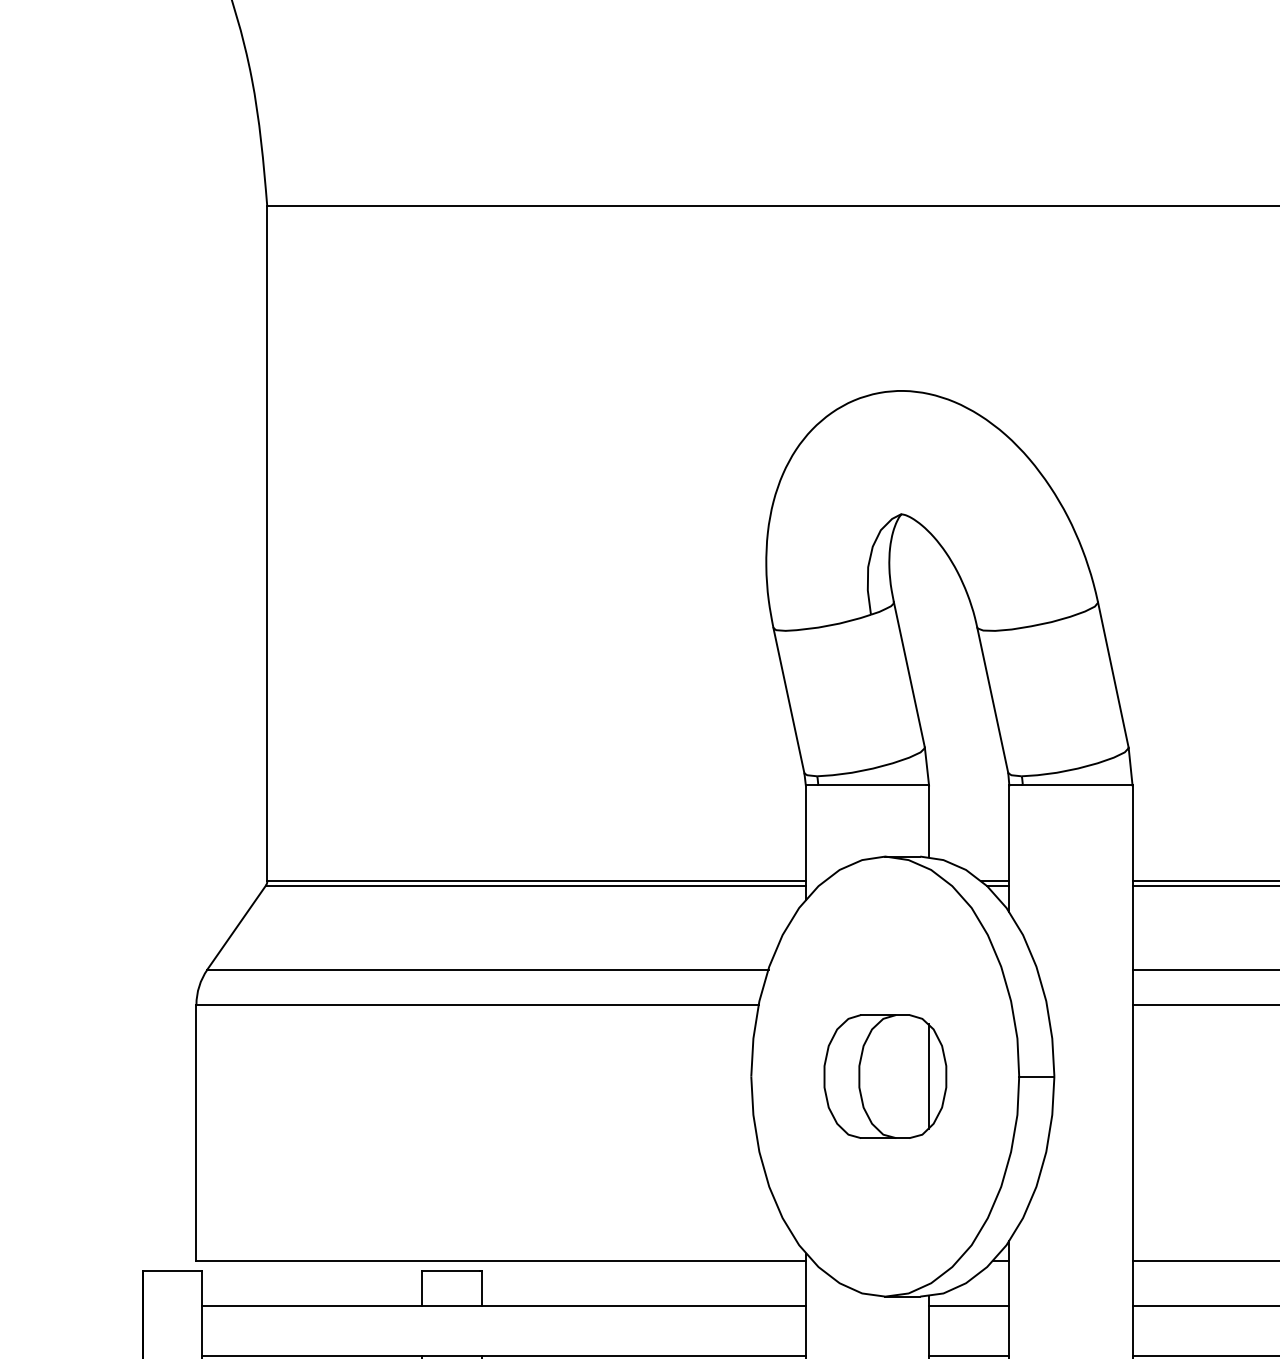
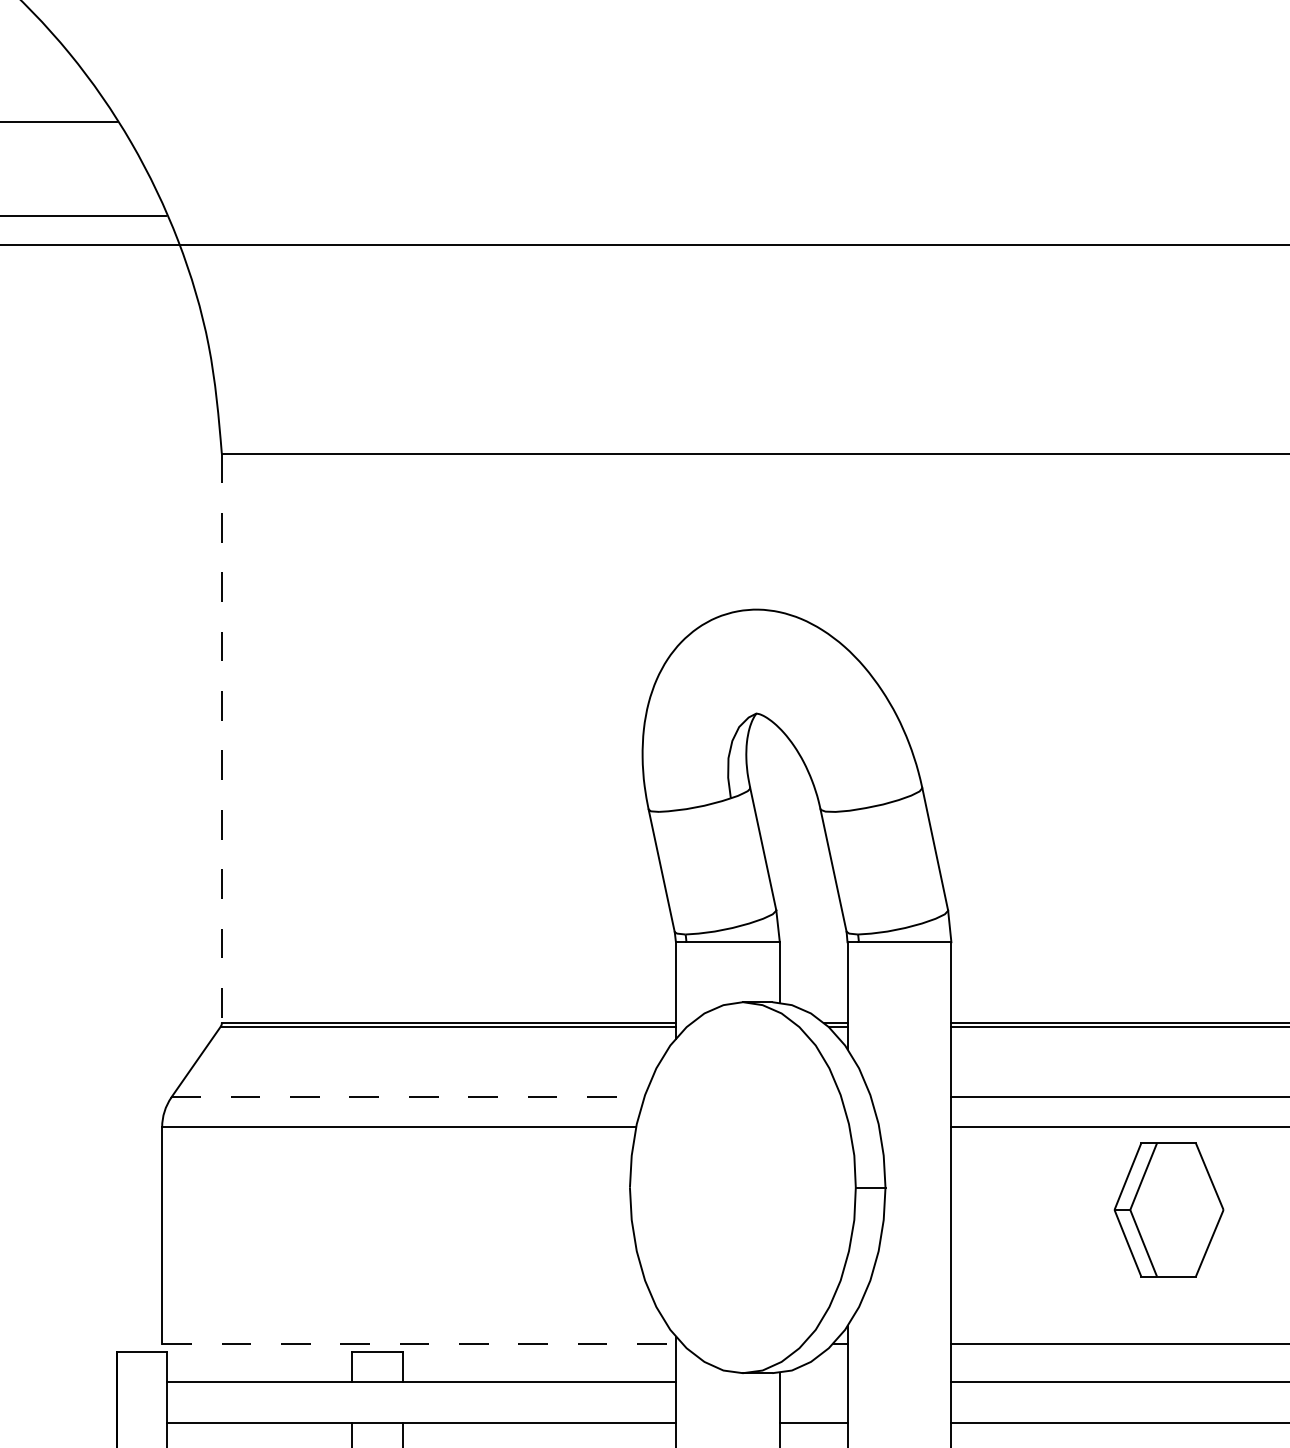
line: (266, 543) -> (221, 738), solid -> dashed
line: (487, 969) -> (407, 1097), solid -> dashed
part: (884, 1076) -> (742, 1187), removed
line: (501, 1261) -> (419, 1343), solid -> dashed
line: (969, 1306) -> (813, 1381), removed

